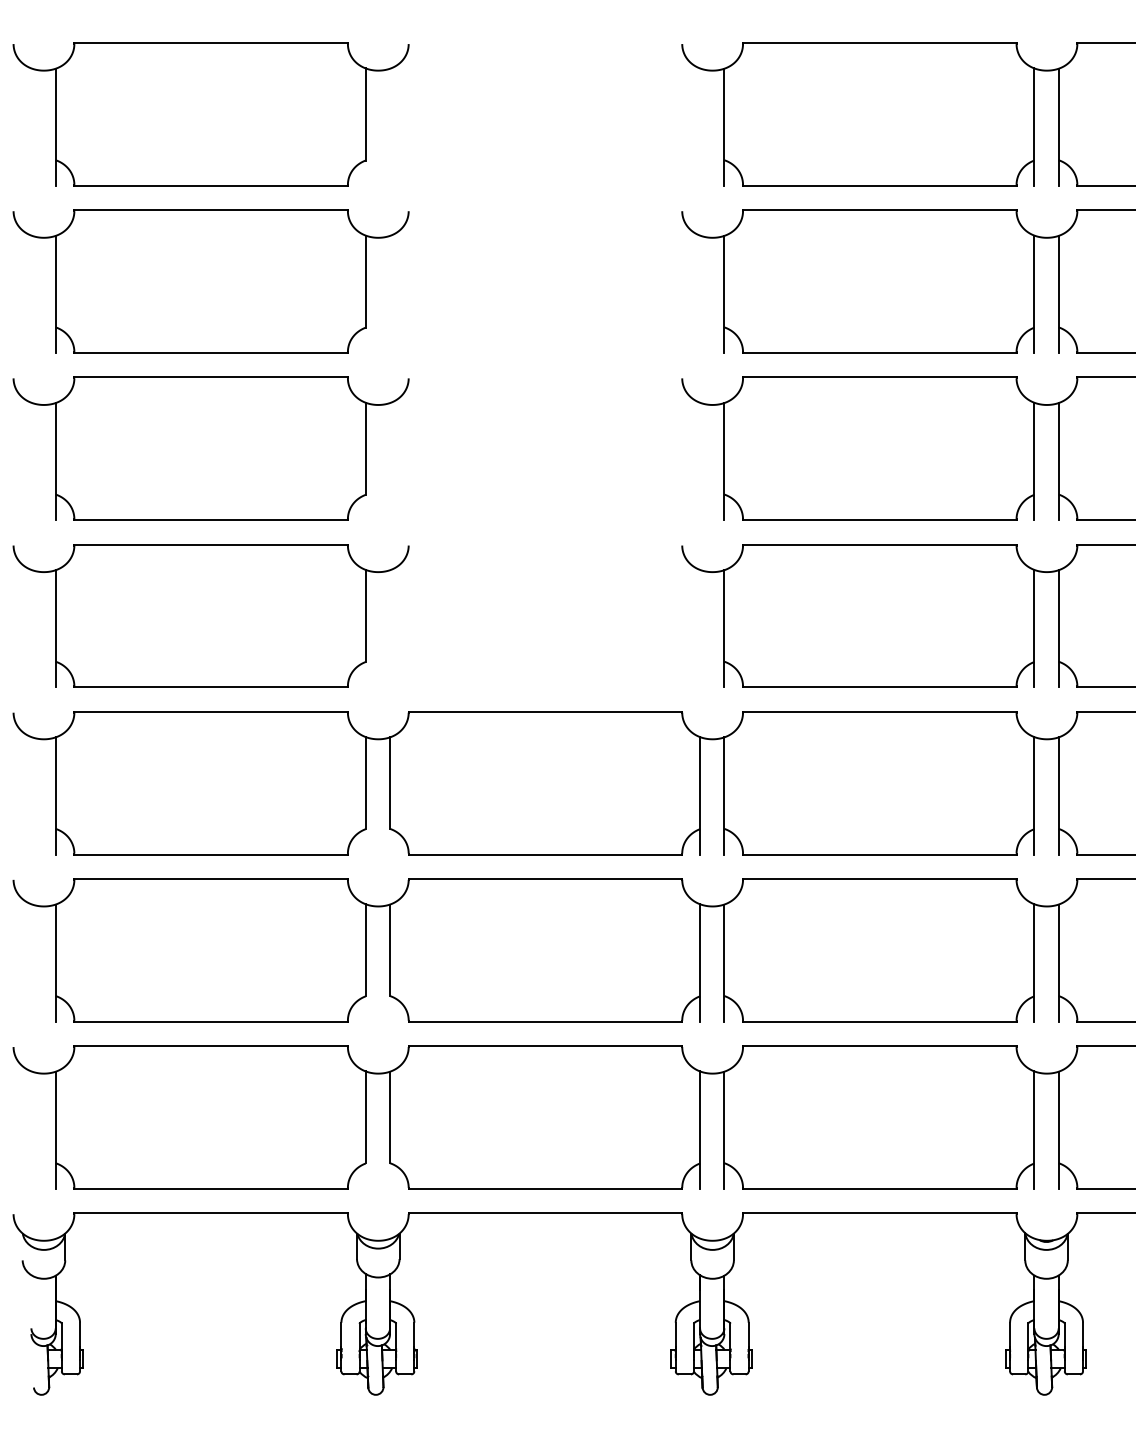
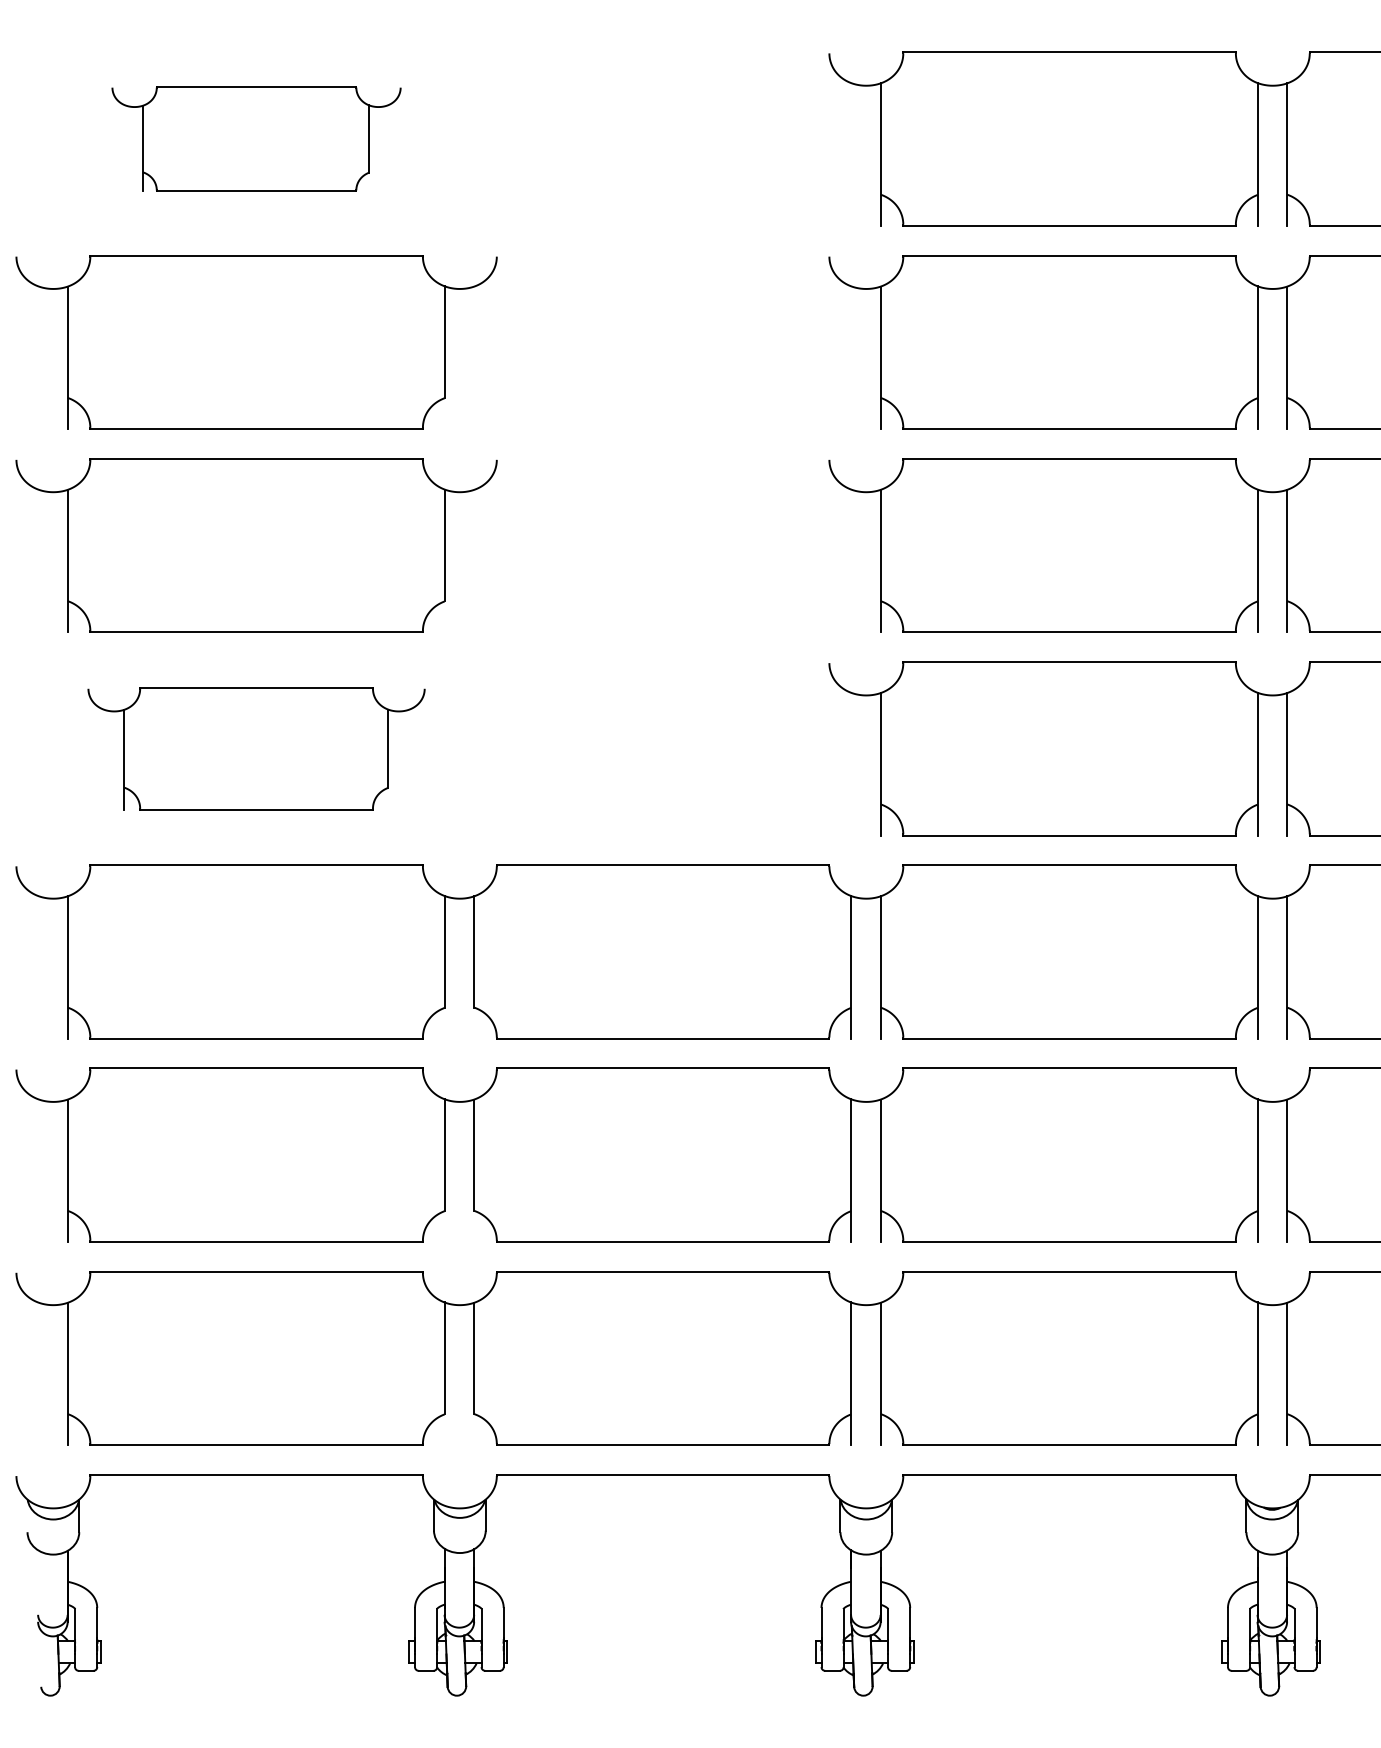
part: (210, 114) -> (255, 139), size x0.6
part: (210, 615) -> (255, 748), size x0.7

